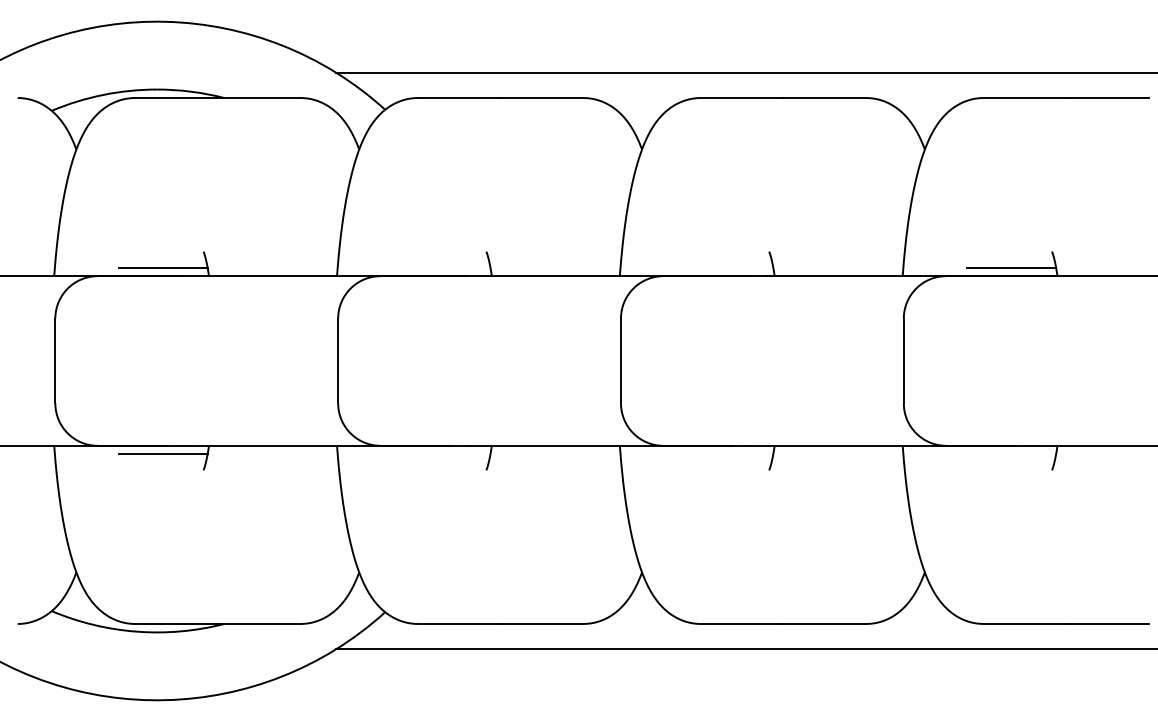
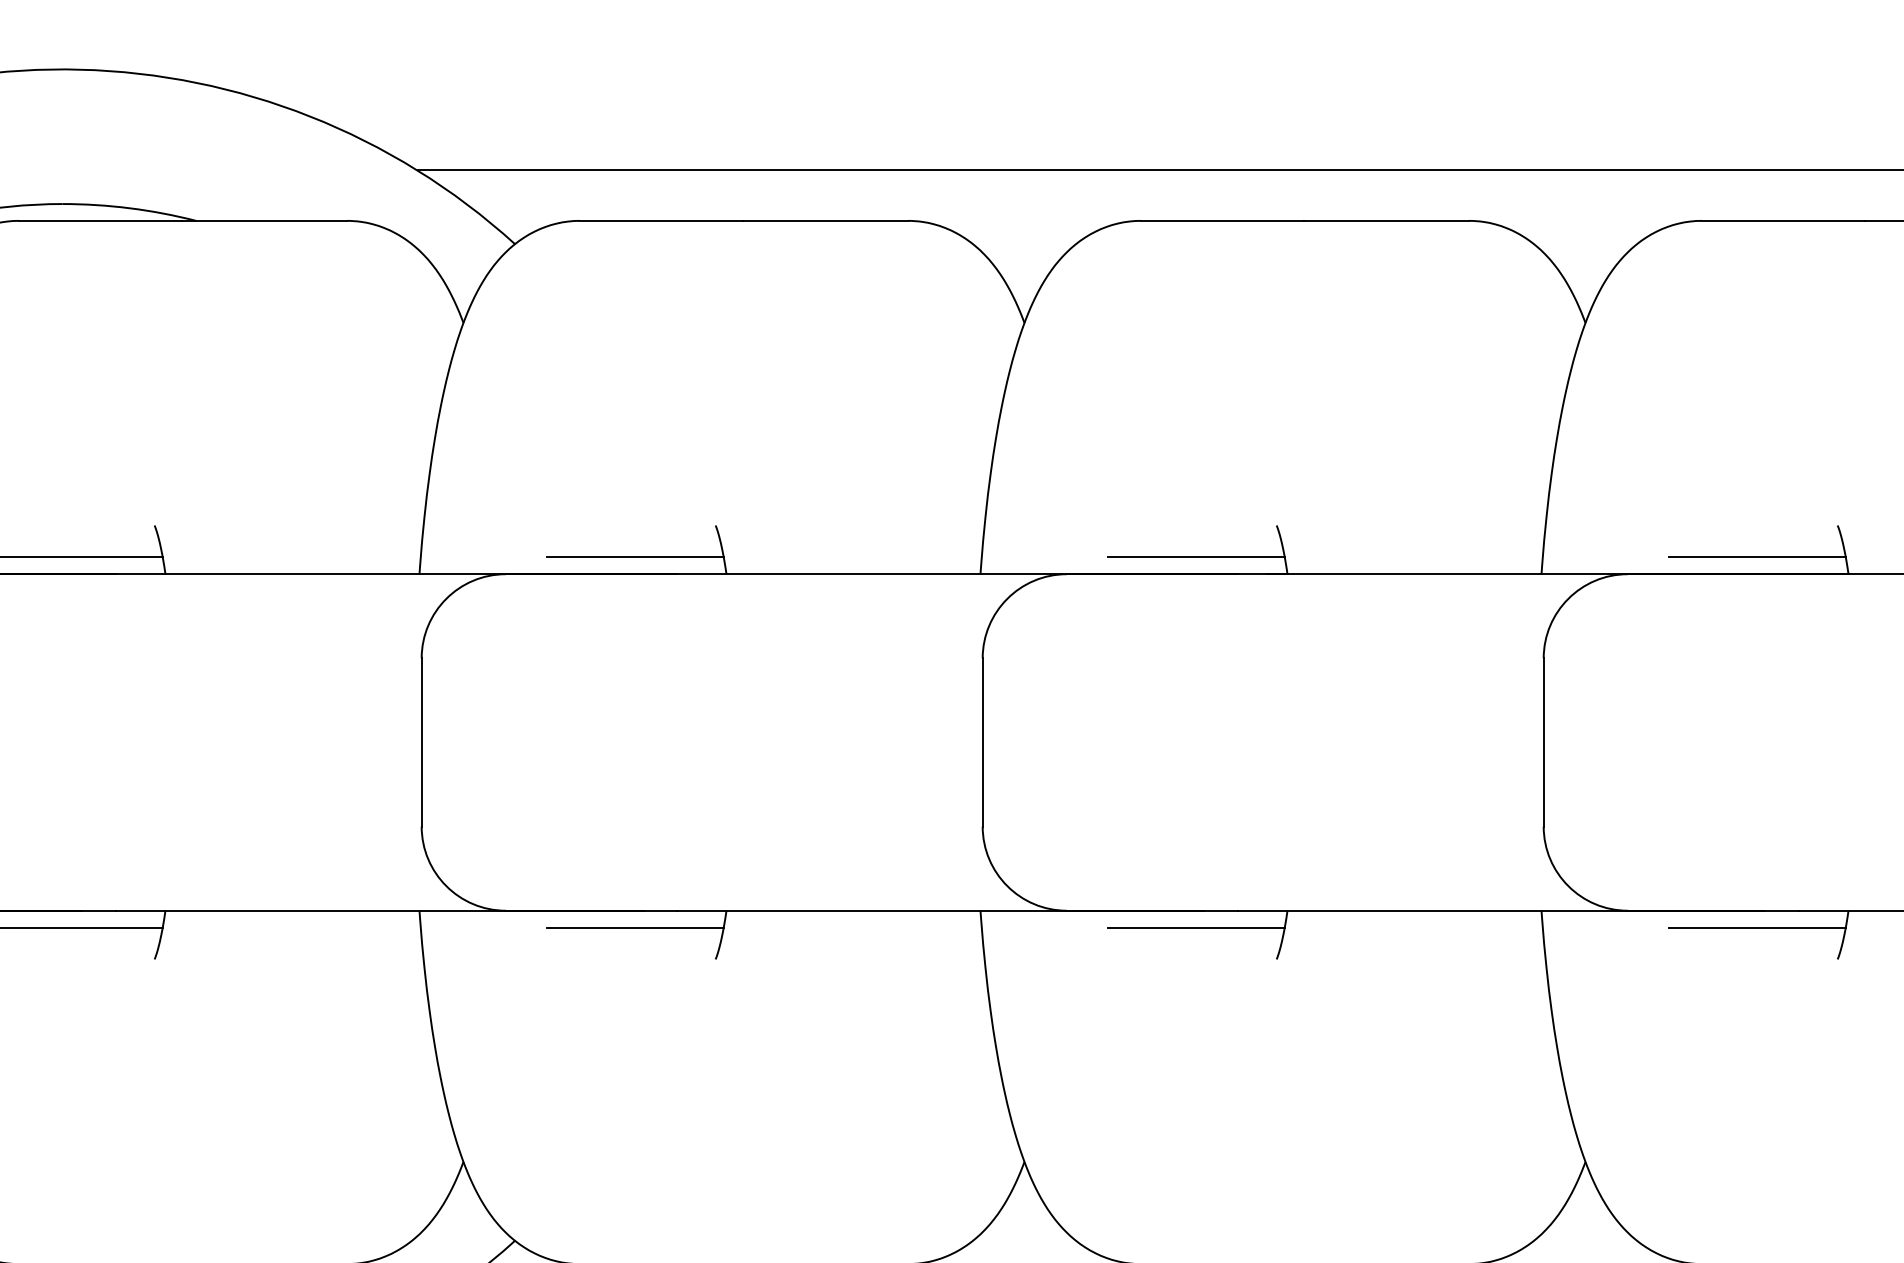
line: (445, 267) -> (634, 557), added
line: (728, 267) -> (1195, 557), added
line: (445, 454) -> (634, 927), added
line: (728, 454) -> (1195, 927), added
line: (1011, 454) -> (1757, 927), added

